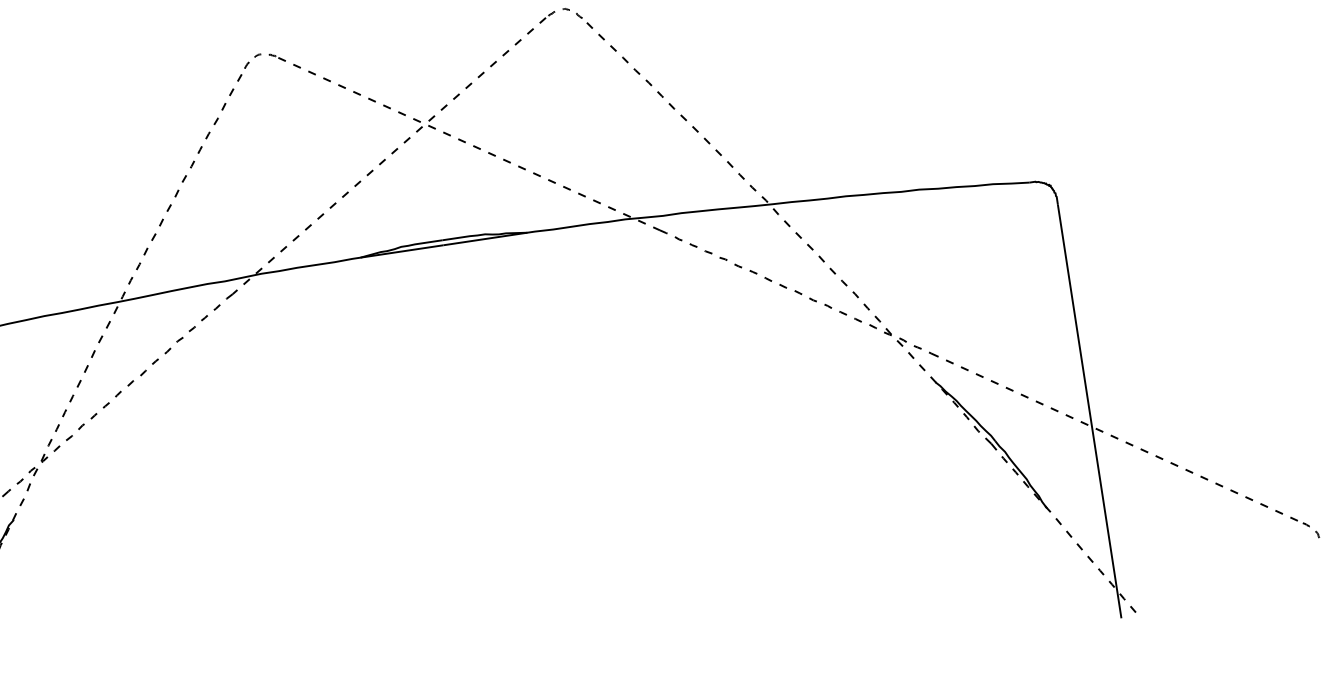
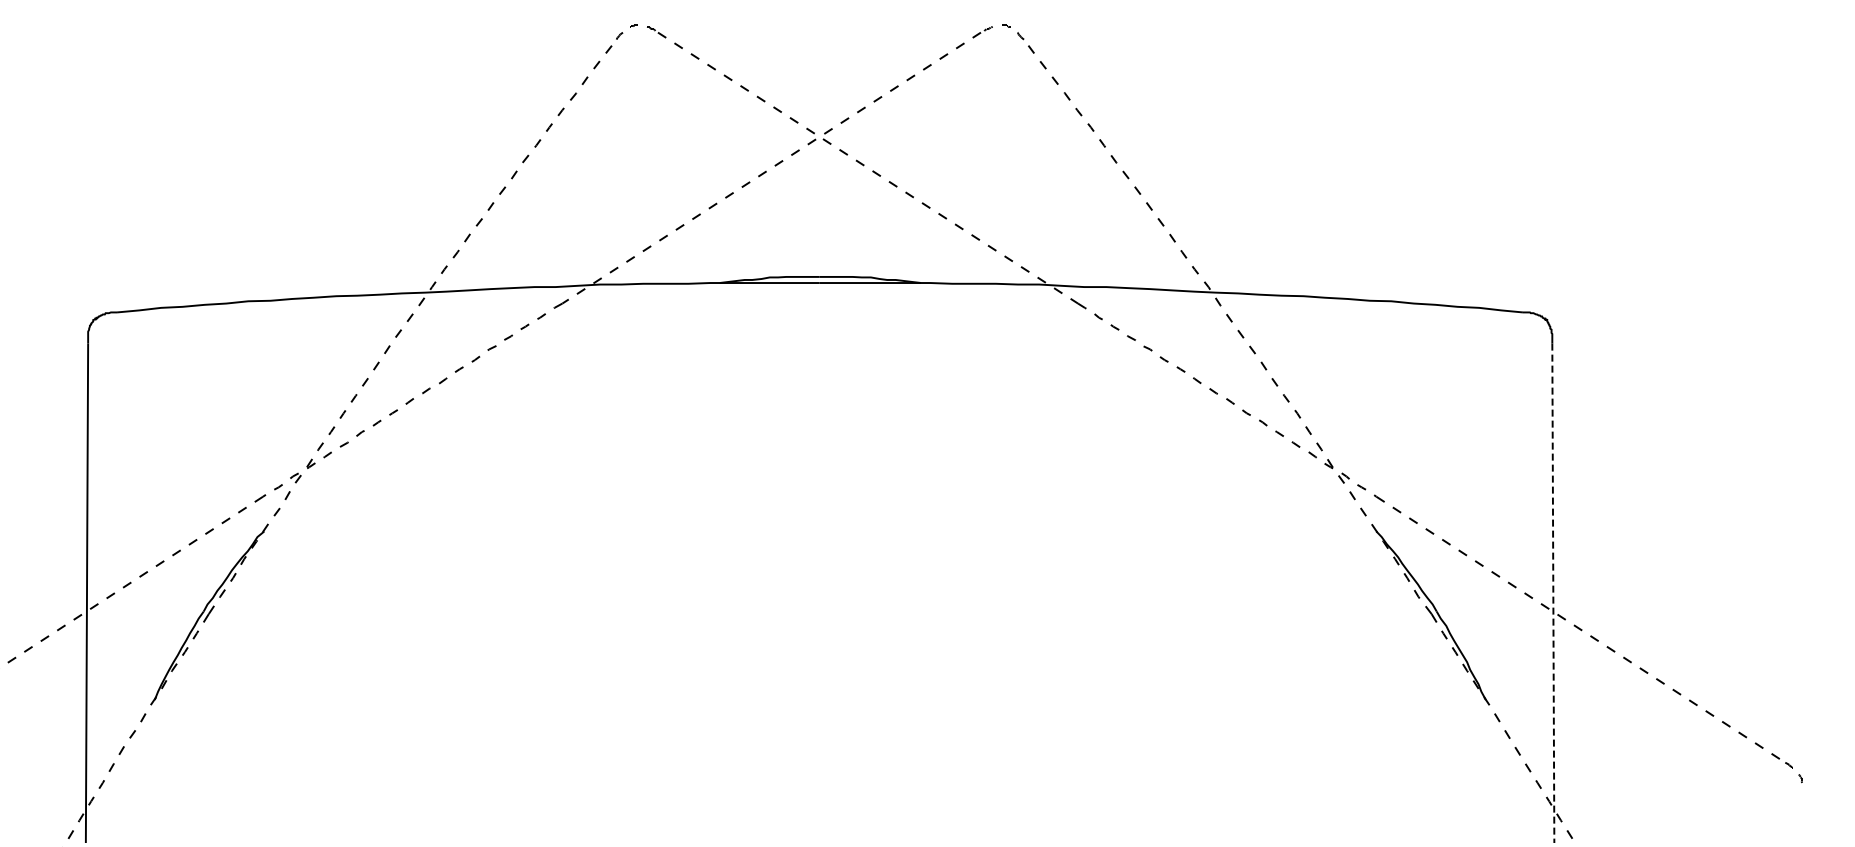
line: (1089, 411) -> (1553, 593), solid -> dashed

